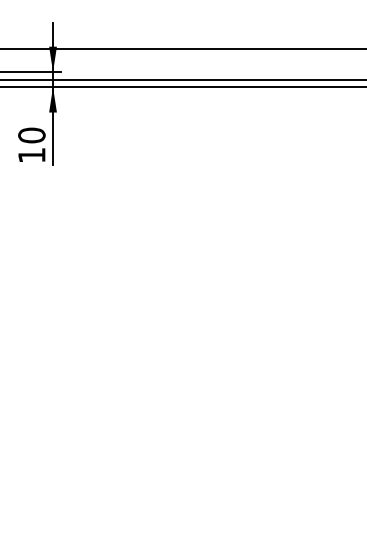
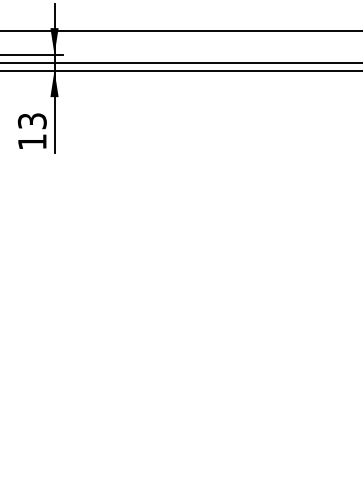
text: (31, 135) -> (31, 121), 10 -> 13

